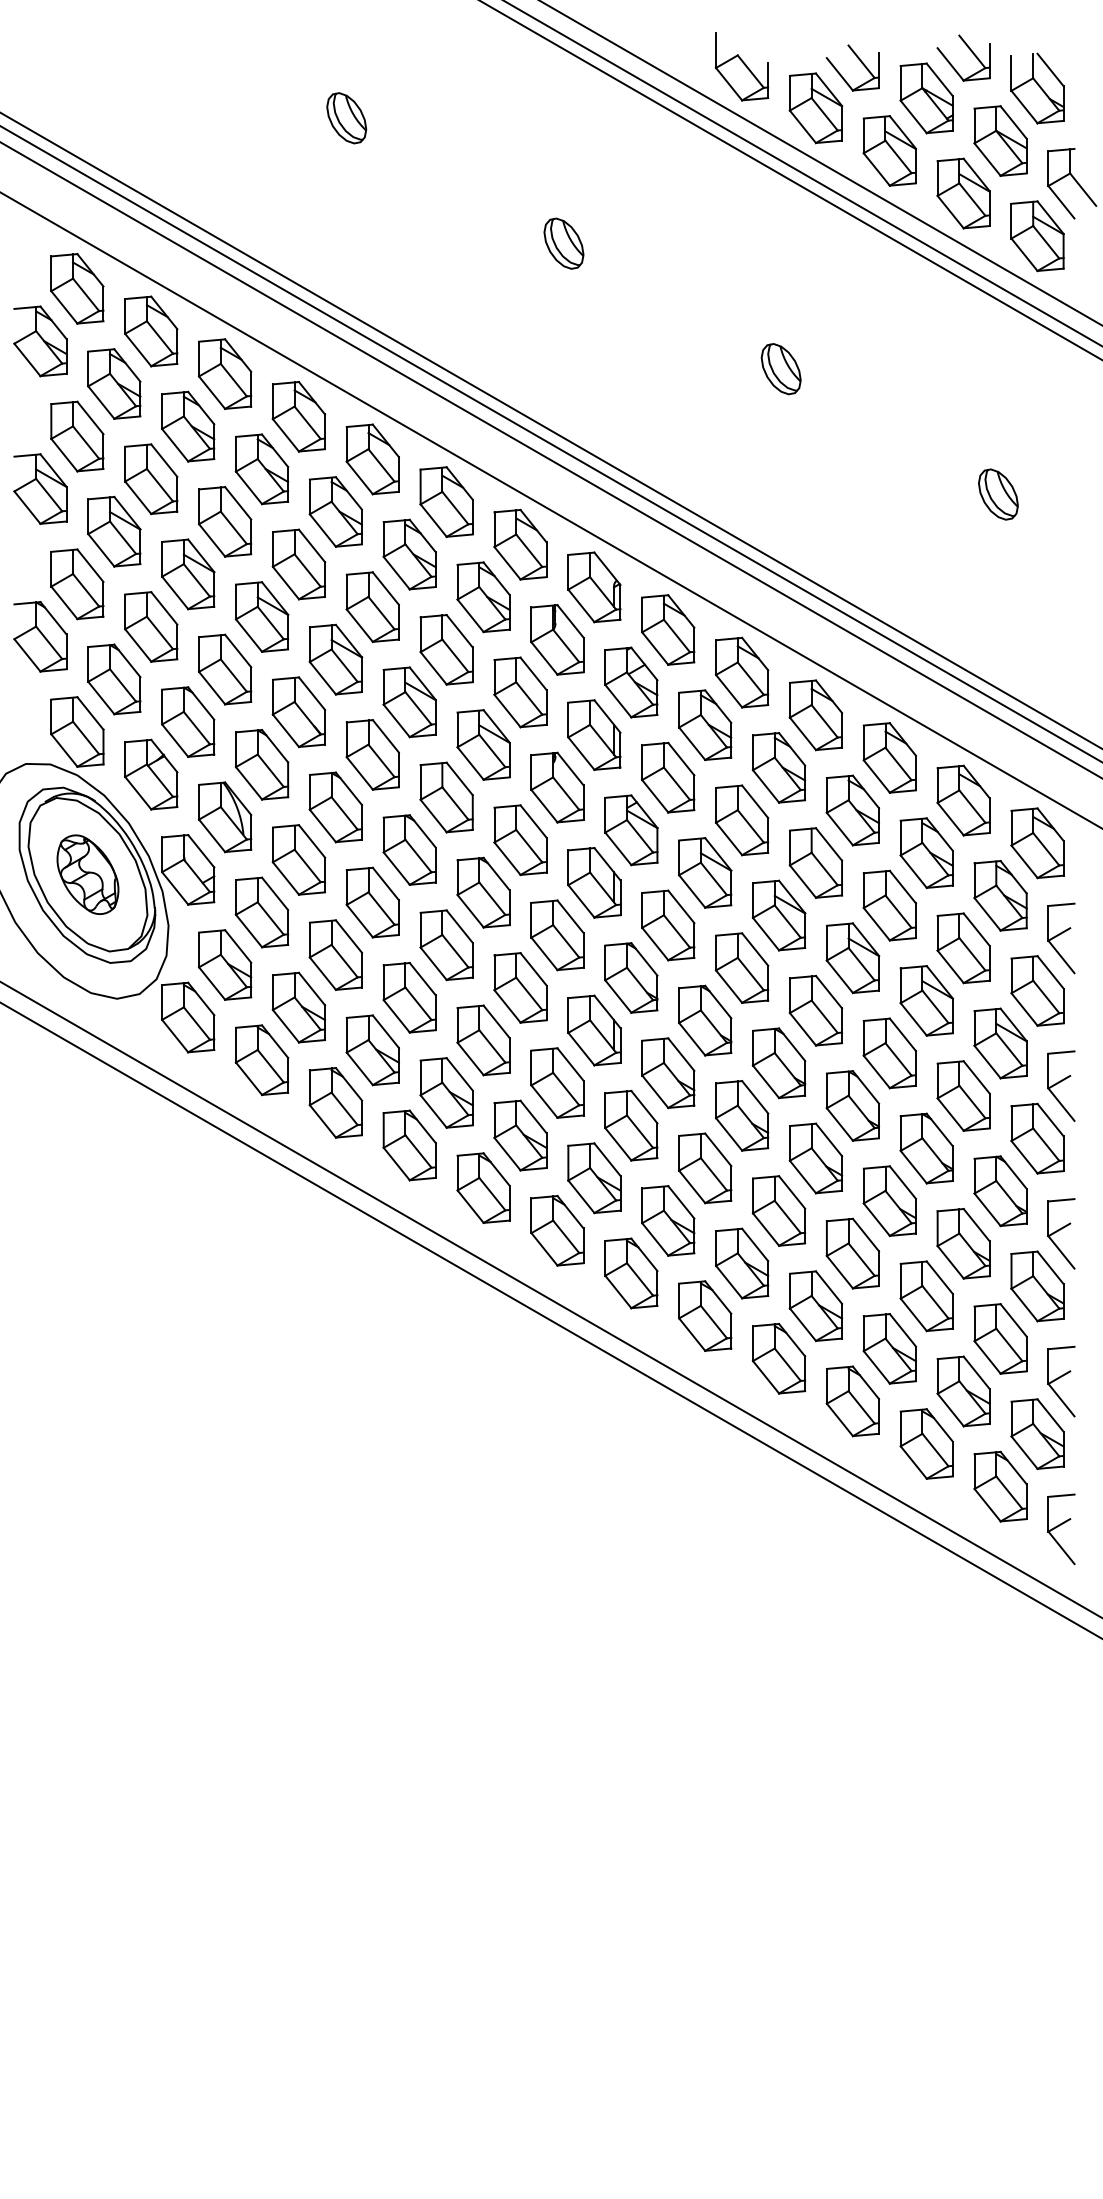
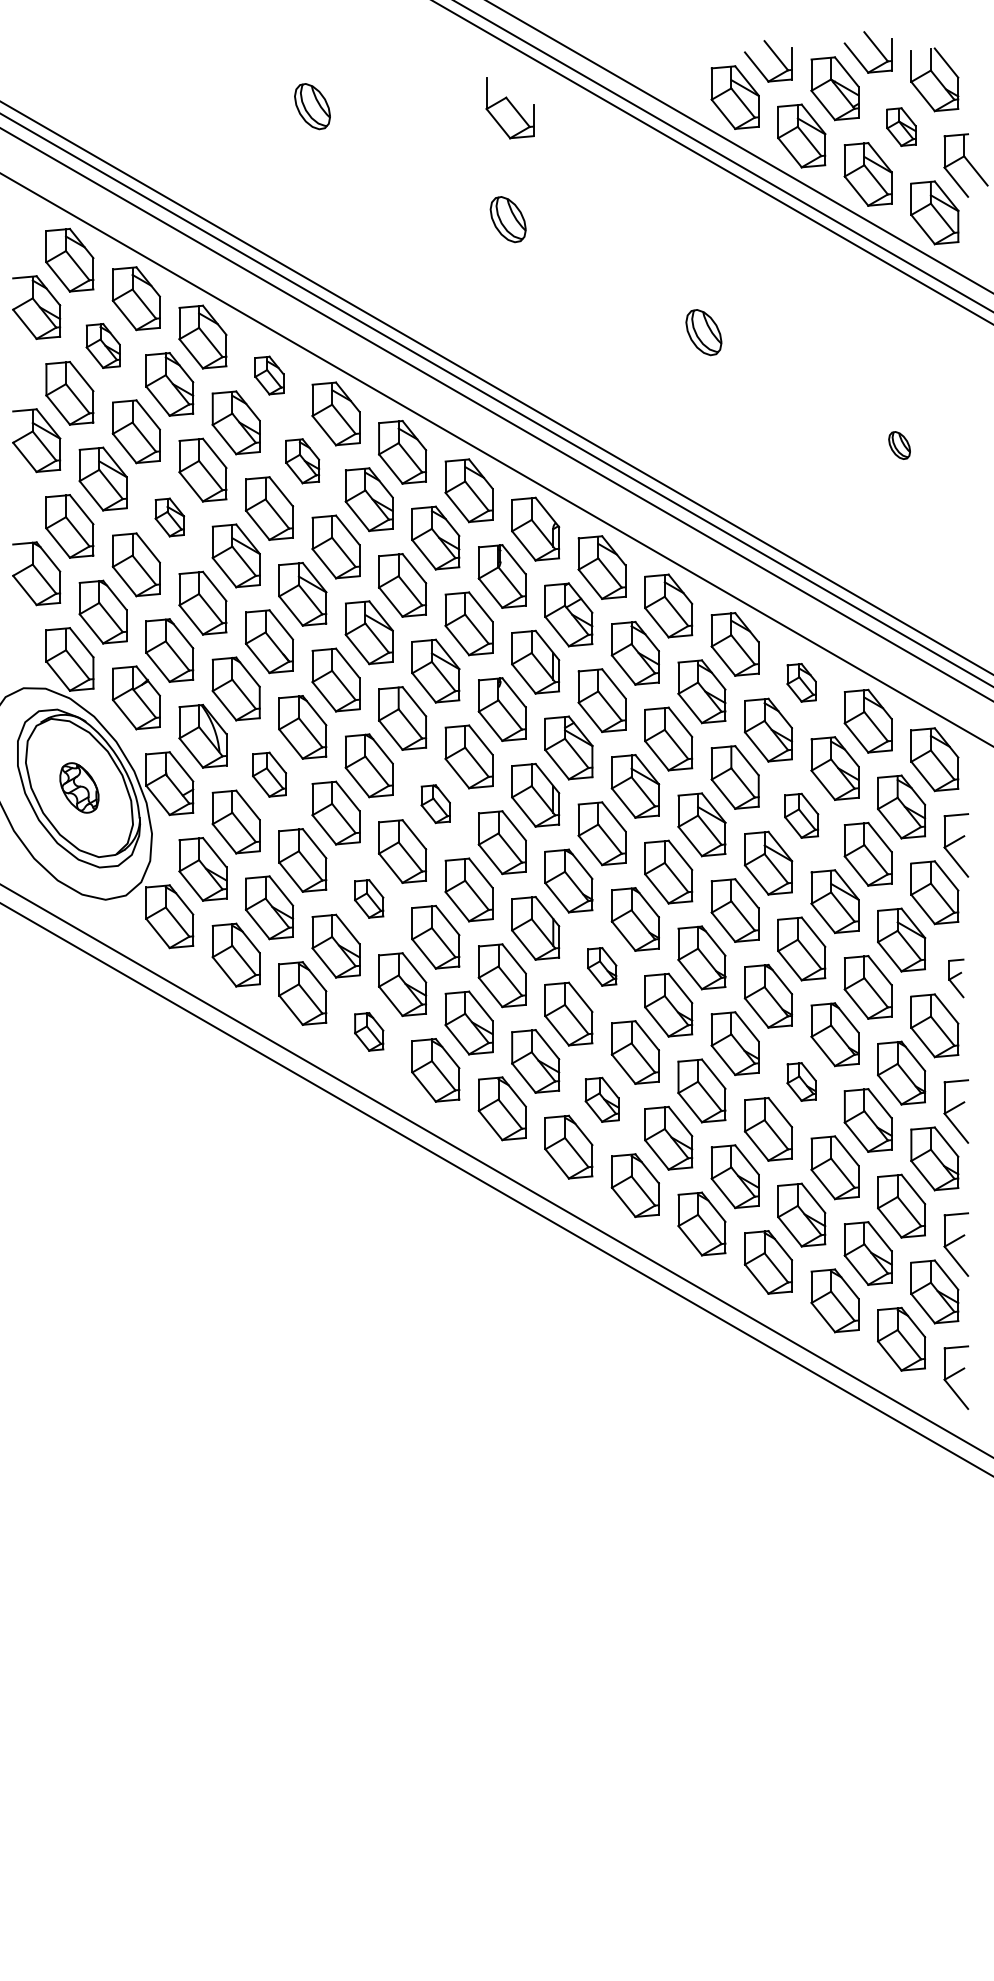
part: (741, 66) -> (509, 107), moved
part: (1000, 140) -> (901, 126), size x0.6
part: (114, 383) -> (103, 345), size x0.7
part: (298, 416) -> (269, 375), size x0.6
part: (998, 494) -> (899, 445), size x0.6
part: (335, 511) -> (302, 460), size x0.7
part: (188, 574) -> (170, 517), size x0.6
part: (889, 757) -> (801, 682), size x0.6
part: (298, 859) -> (269, 774), size x0.7
part: (87, 874) -> (79, 787), size x0.7
part: (483, 892) -> (435, 804), size x0.6
part: (889, 905) -> (801, 815), size x0.7
part: (409, 997) -> (369, 898), size x0.6
part: (668, 1073) -> (602, 967), size x0.6
part: (1061, 1085) -> (956, 977), size x0.6
part: (409, 1145) -> (369, 1031), size x0.6
part: (889, 1200) -> (801, 1081), size x0.6
part: (668, 1220) -> (602, 1099), size x0.7

